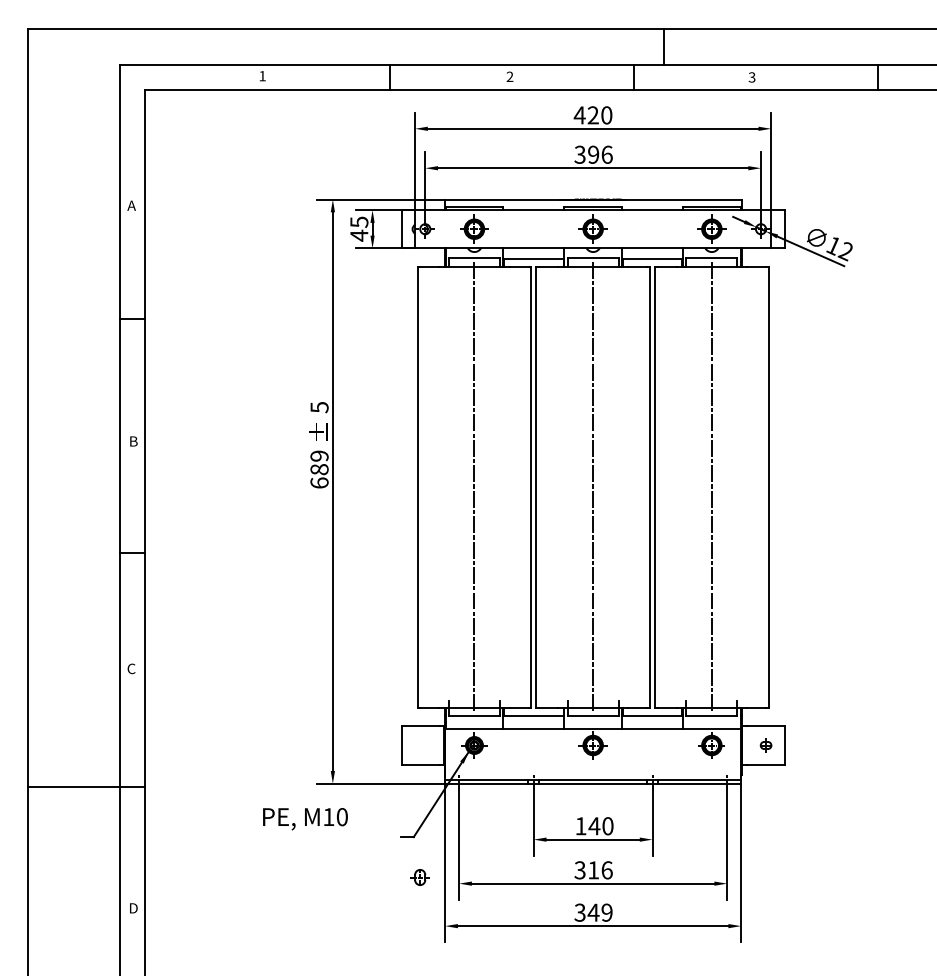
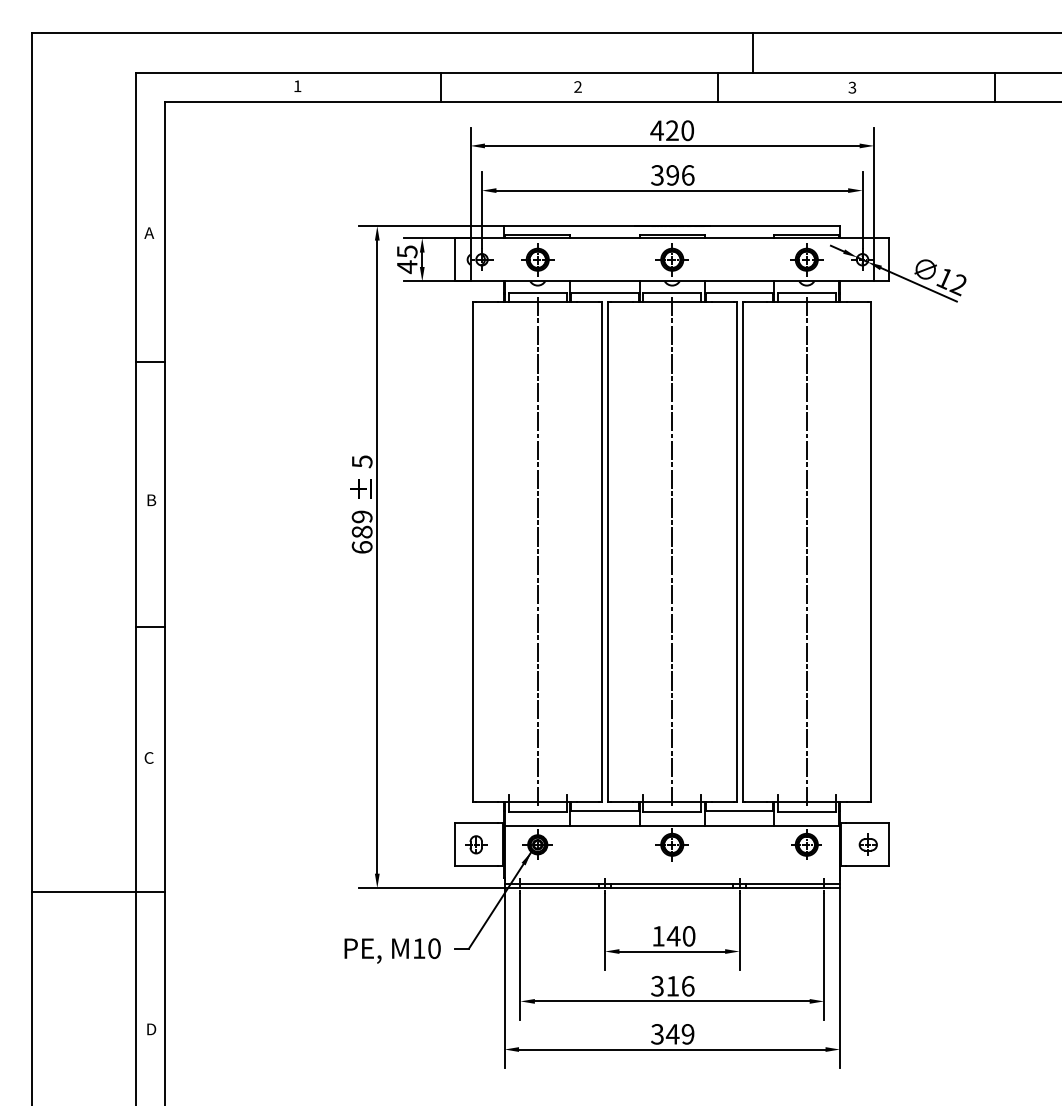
part: (765, 745) -> (867, 844), size x1.43
text: (305, 819) -> (392, 951), moved
part: (419, 877) -> (475, 844), moved

